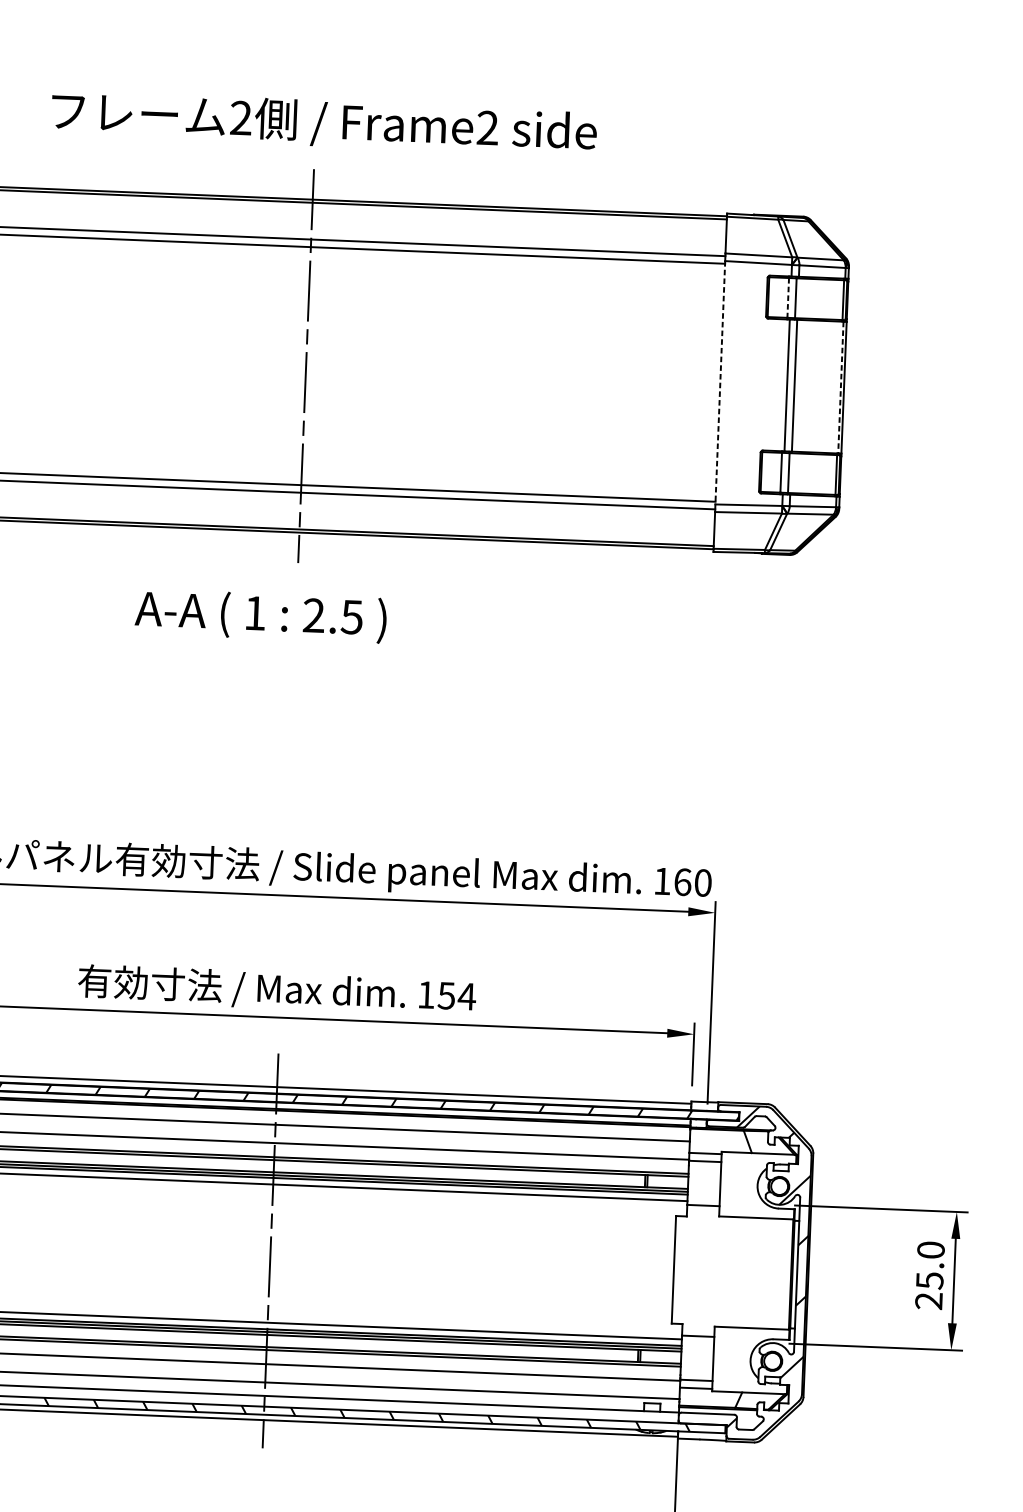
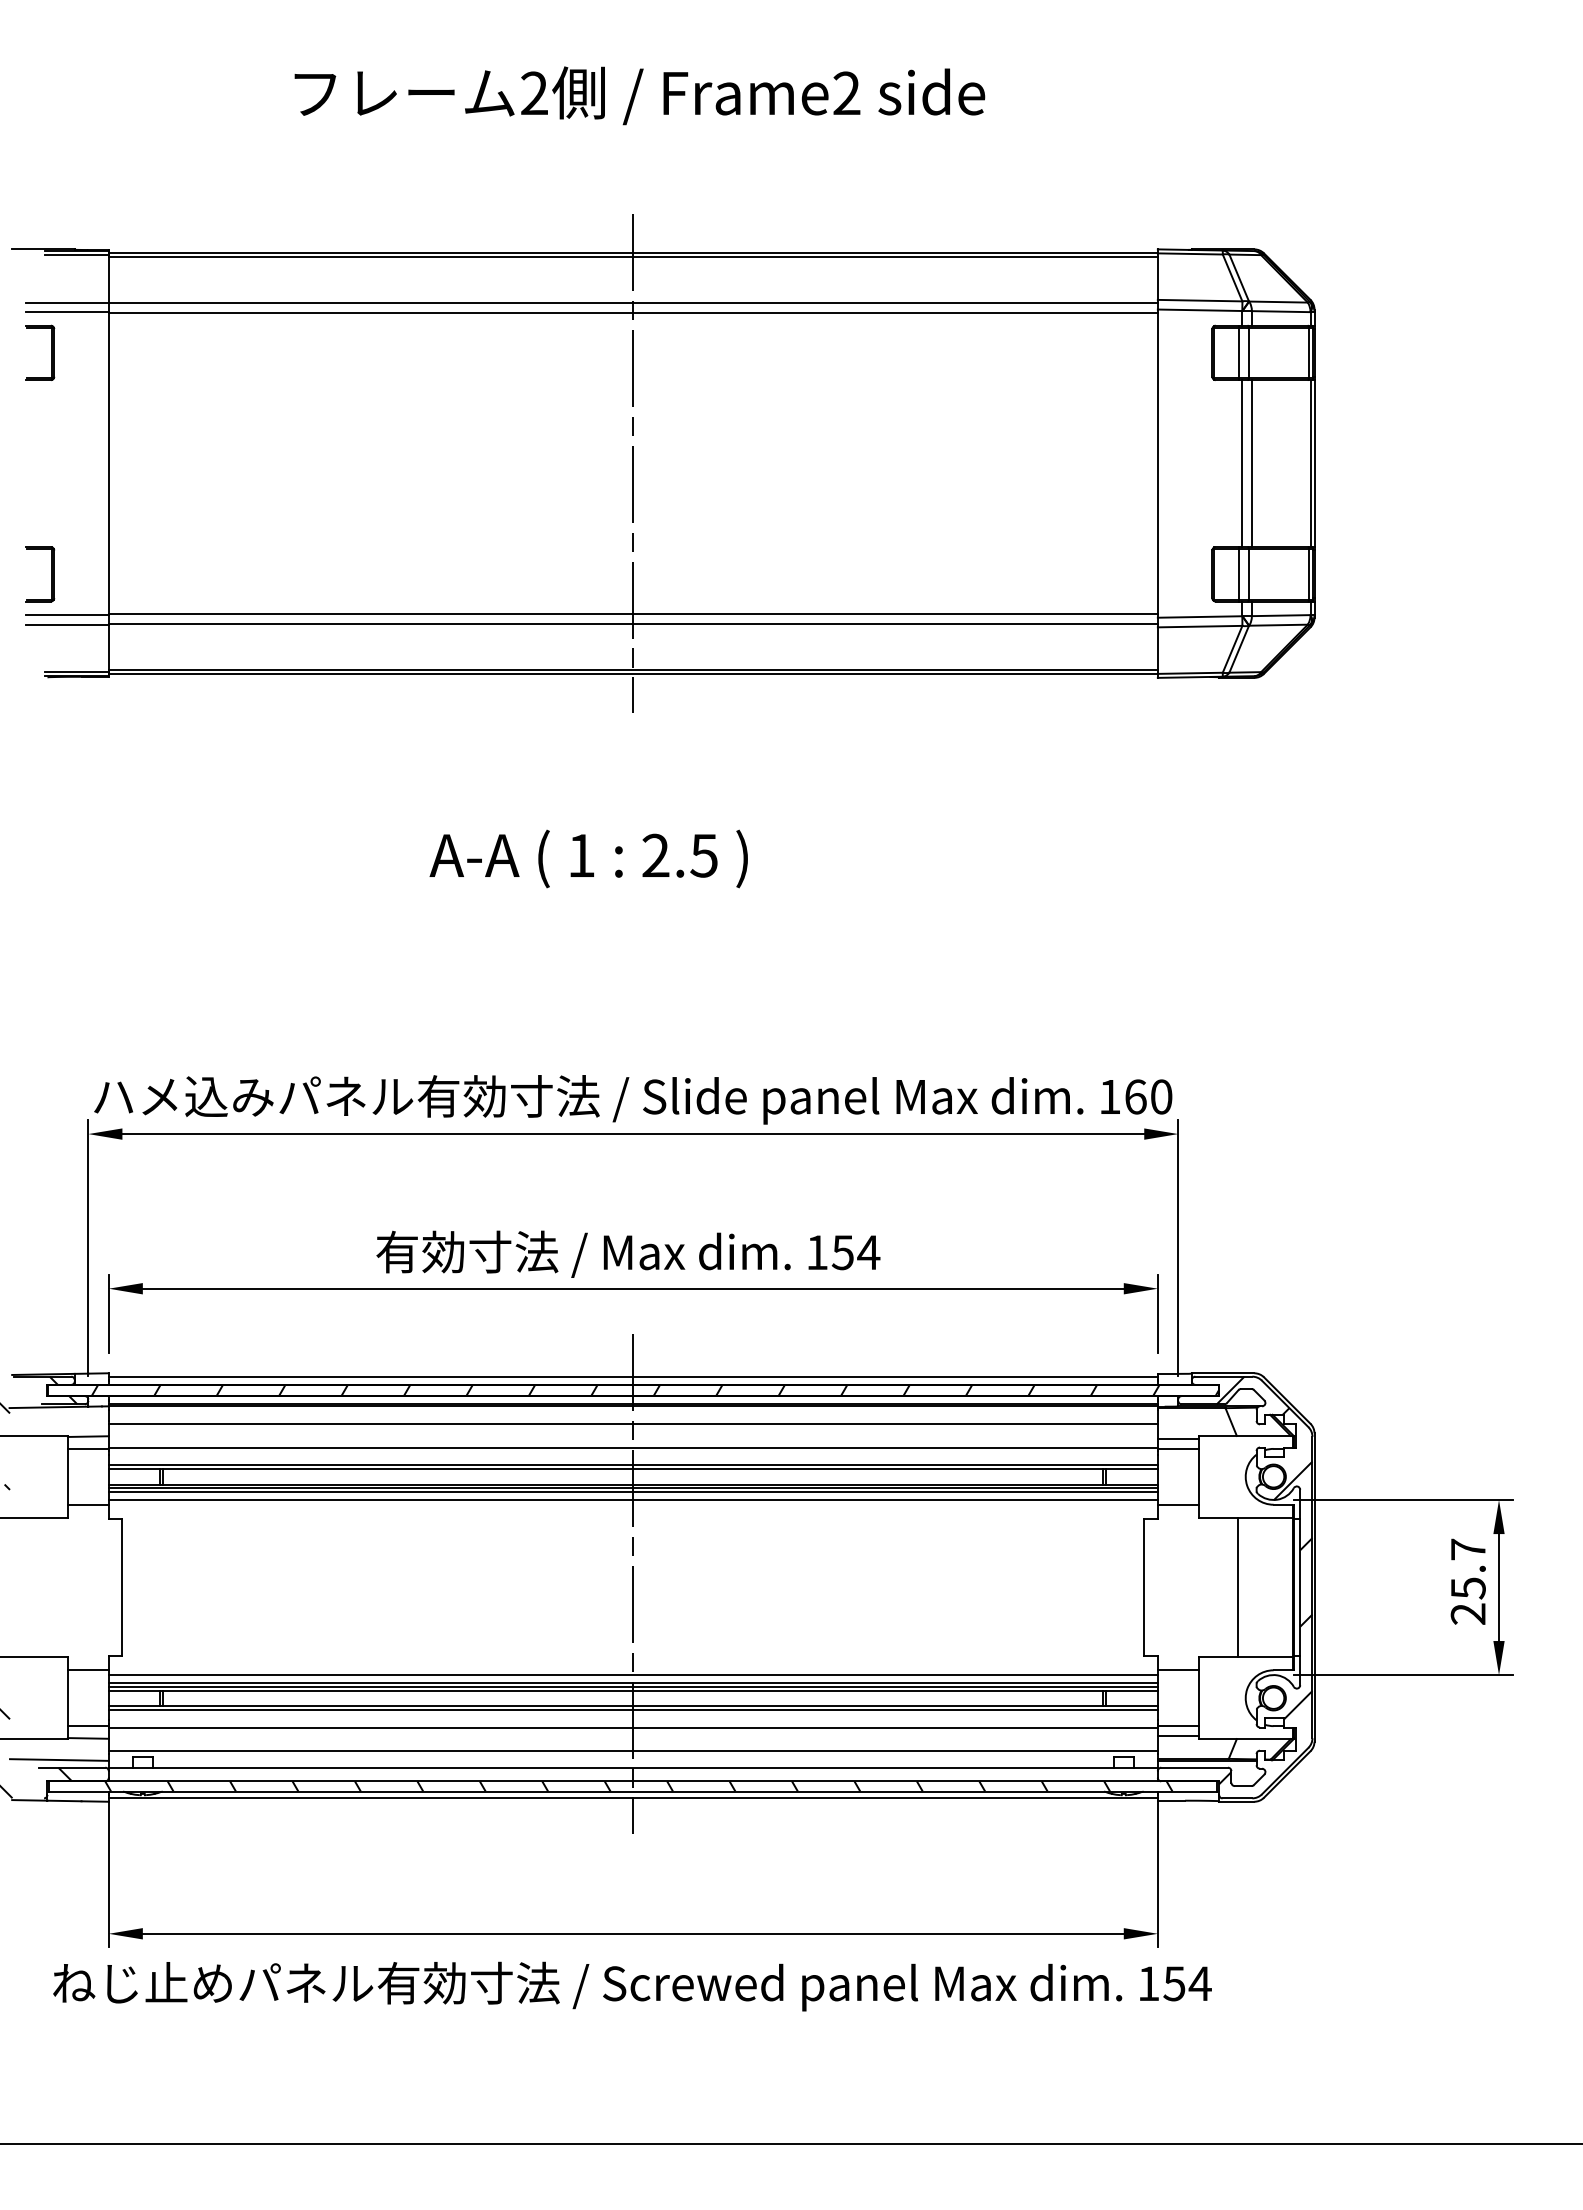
text: (323, 123) -> (639, 95), moved
line: (788, 298) -> (1239, 353), dashed -> solid
line: (720, 383) -> (1157, 464), dashed -> solid
line: (840, 388) -> (1310, 464), dashed -> solid
text: (260, 615) -> (588, 858), moved
text: (930, 1250) -> (1467, 1549), 25.0 -> 25.7
line: (747, 1272) -> (1237, 1587), added

